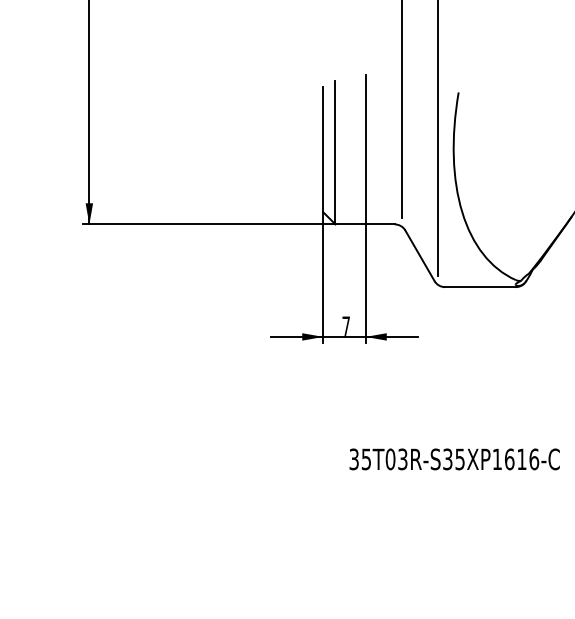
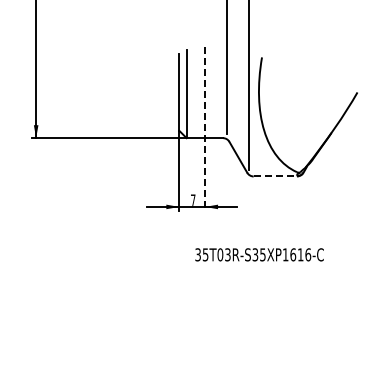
line: (366, 210) -> (205, 129), solid -> dashed
line: (480, 287) -> (275, 176), solid -> dashed
text: (454, 458) -> (259, 254), moved

